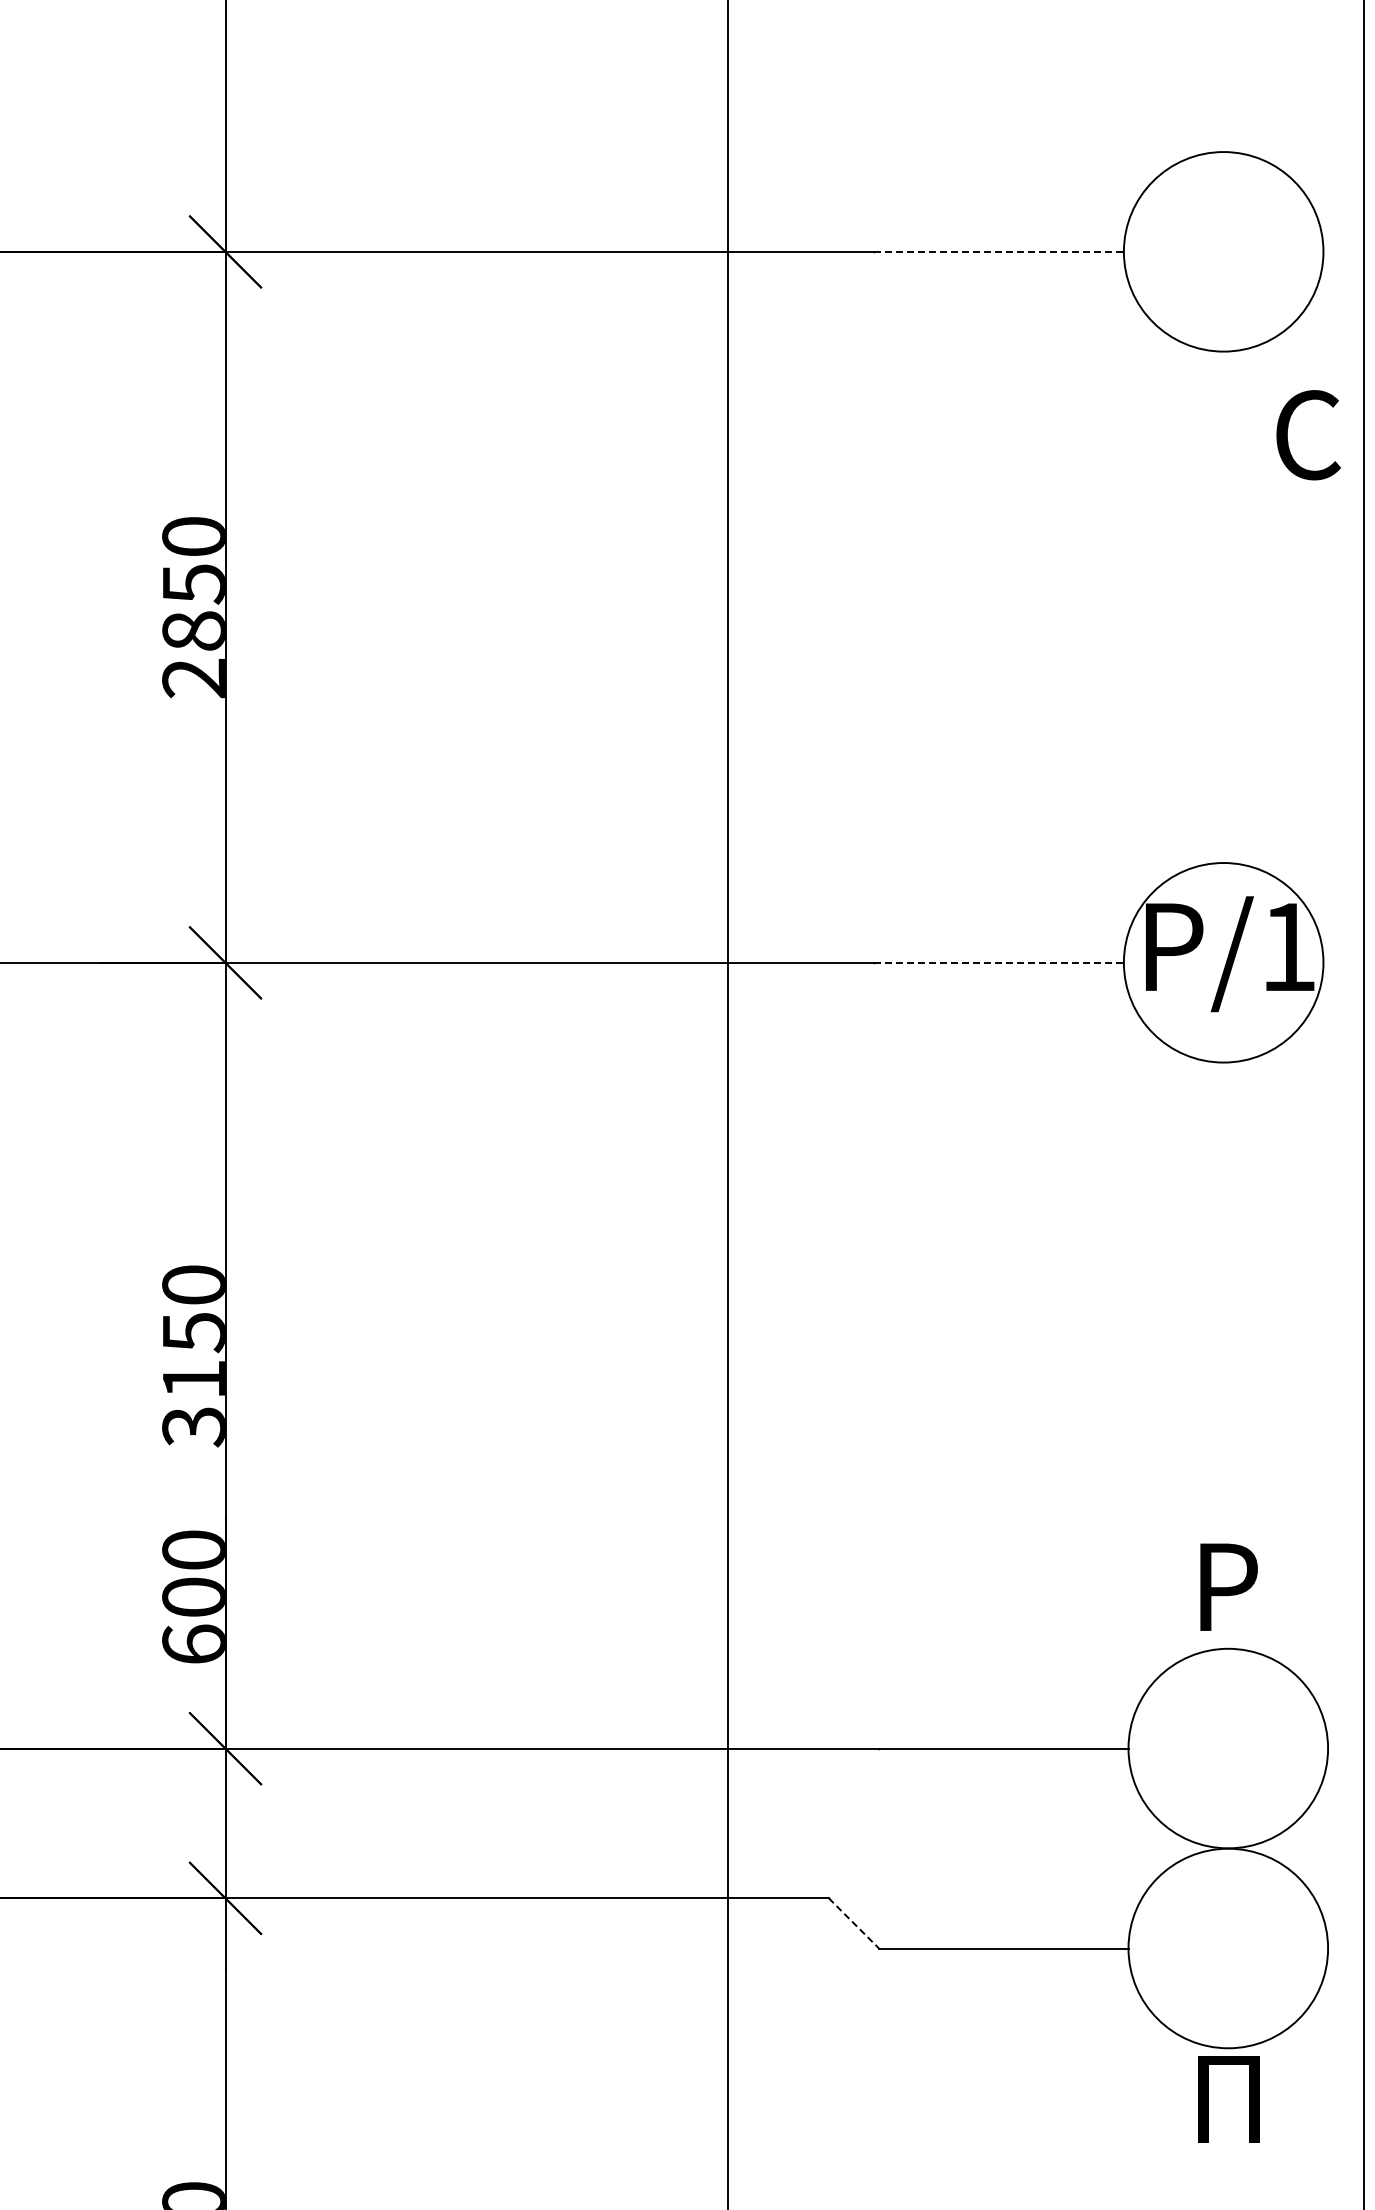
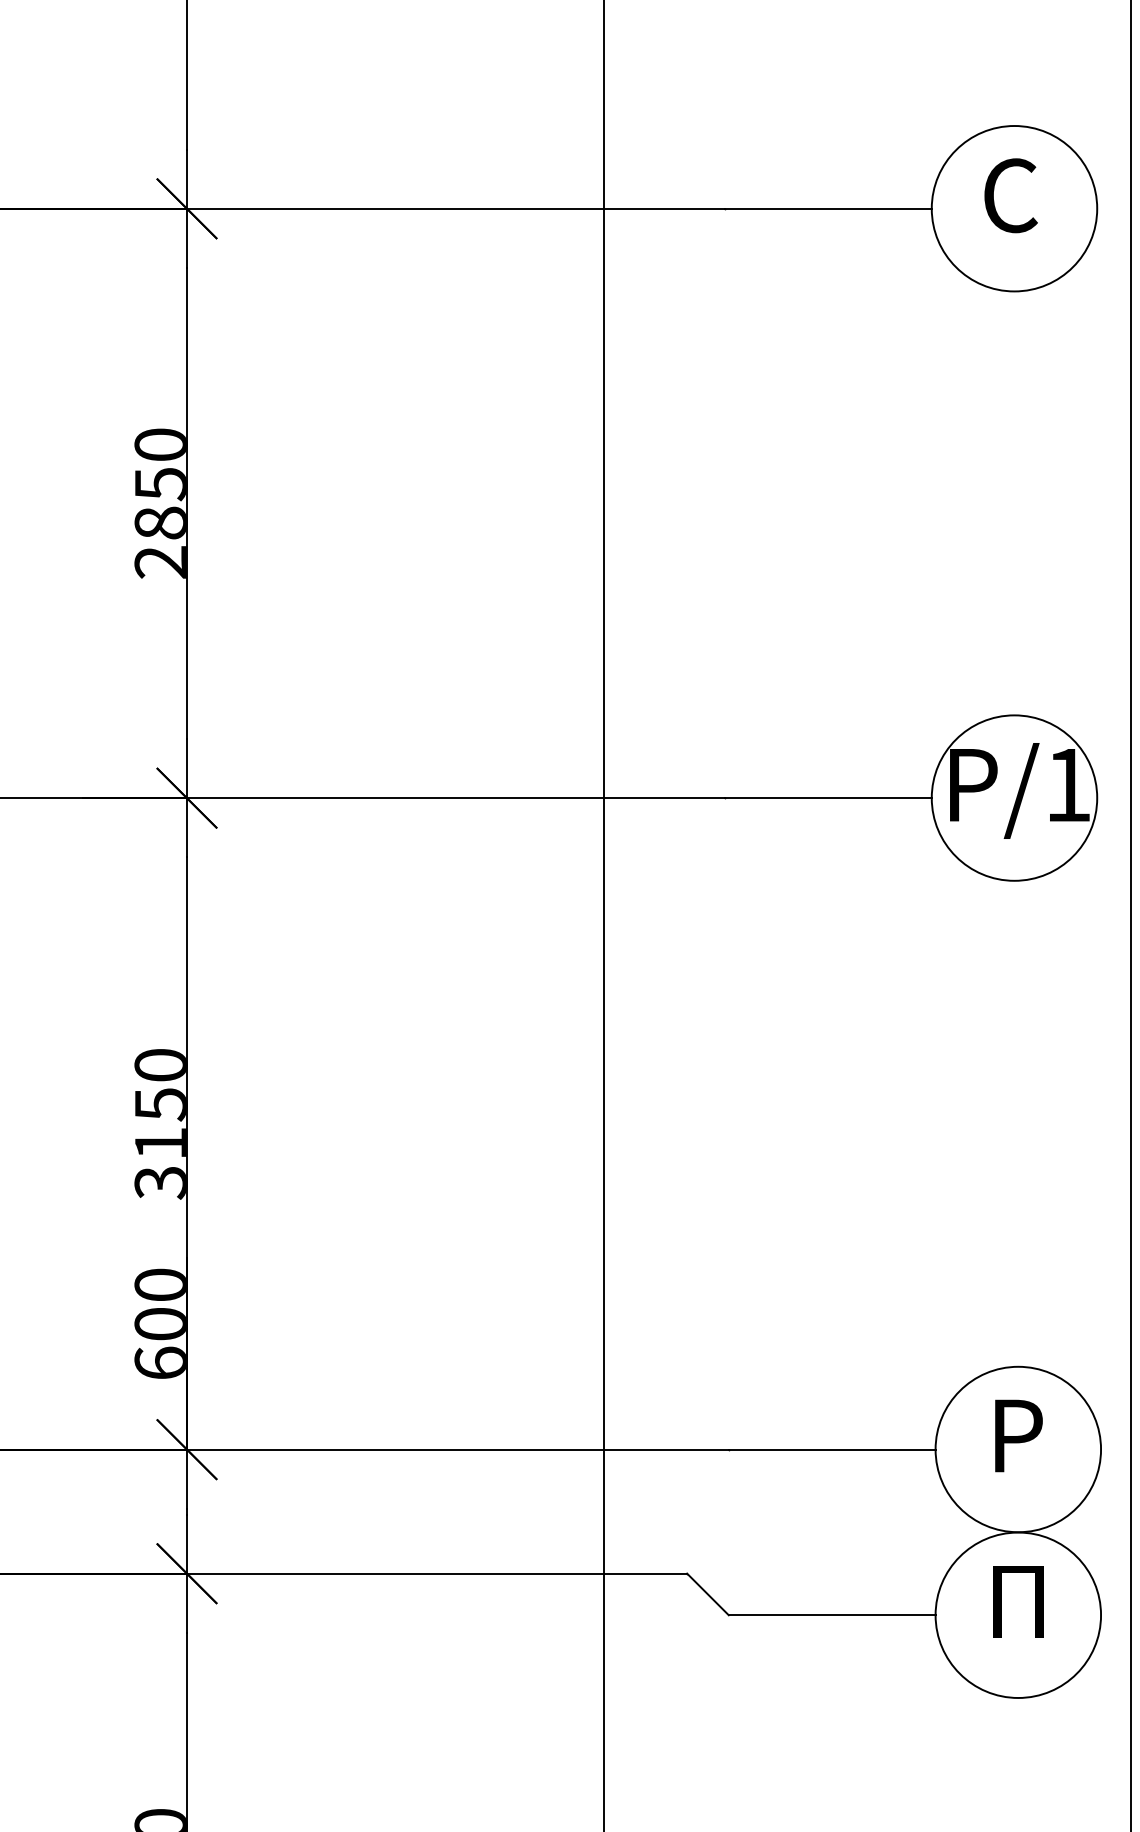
line: (999, 251) -> (828, 208), dashed -> solid
text: (1308, 435) -> (1011, 196), moved
line: (999, 962) -> (828, 797), dashed -> solid
text: (1228, 1586) -> (1018, 1435), moved
line: (853, 1923) -> (707, 1594), dashed -> solid
text: (1228, 2099) -> (1017, 1601), moved

